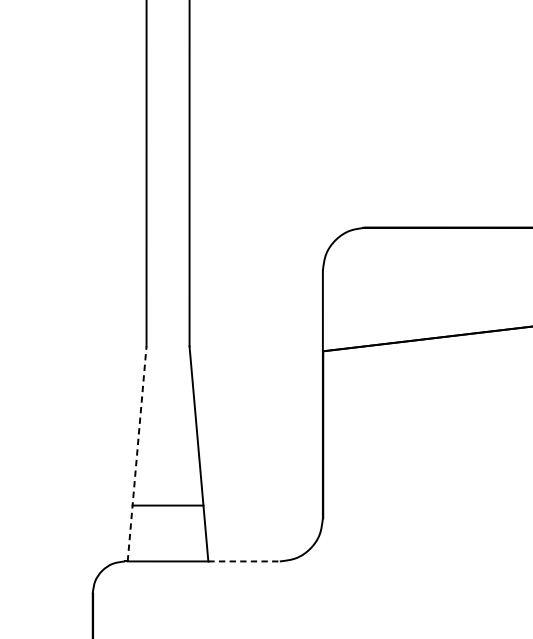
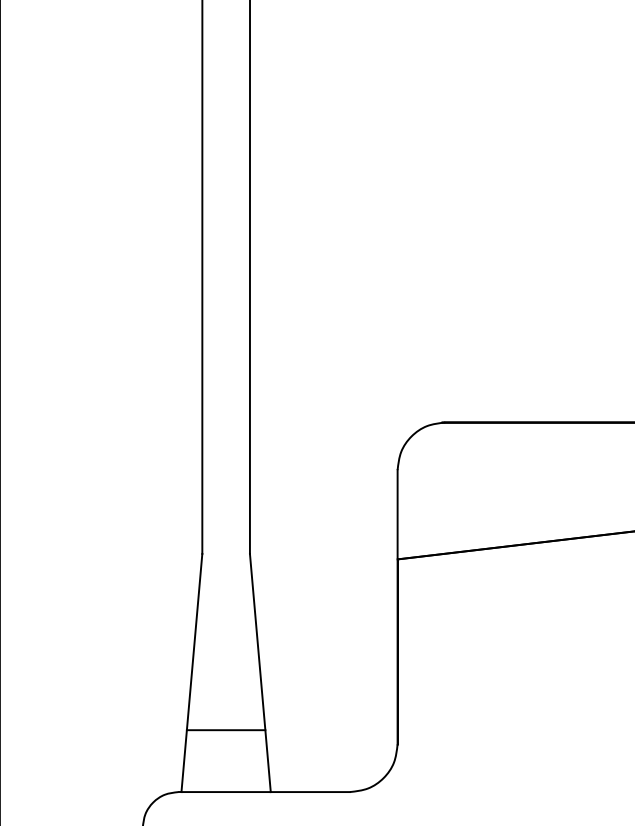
line: (136, 453) -> (191, 672), dashed -> solid
line: (244, 561) -> (310, 792), dashed -> solid

